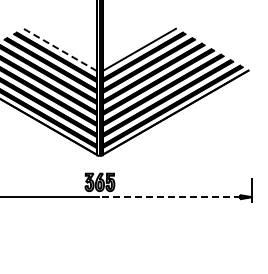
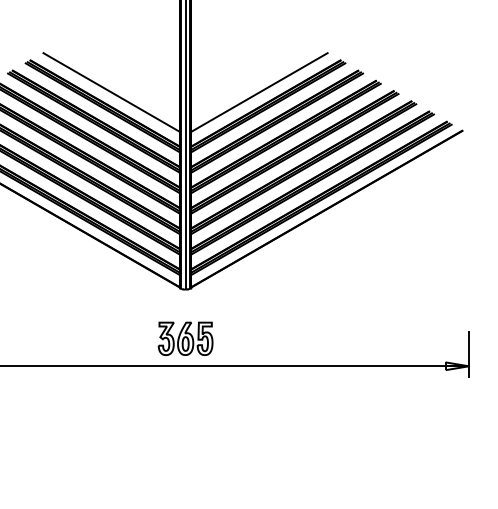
line: (59, 49) -> (110, 91), dashed -> solid
line: (175, 197) -> (326, 366), dashed -> solid

